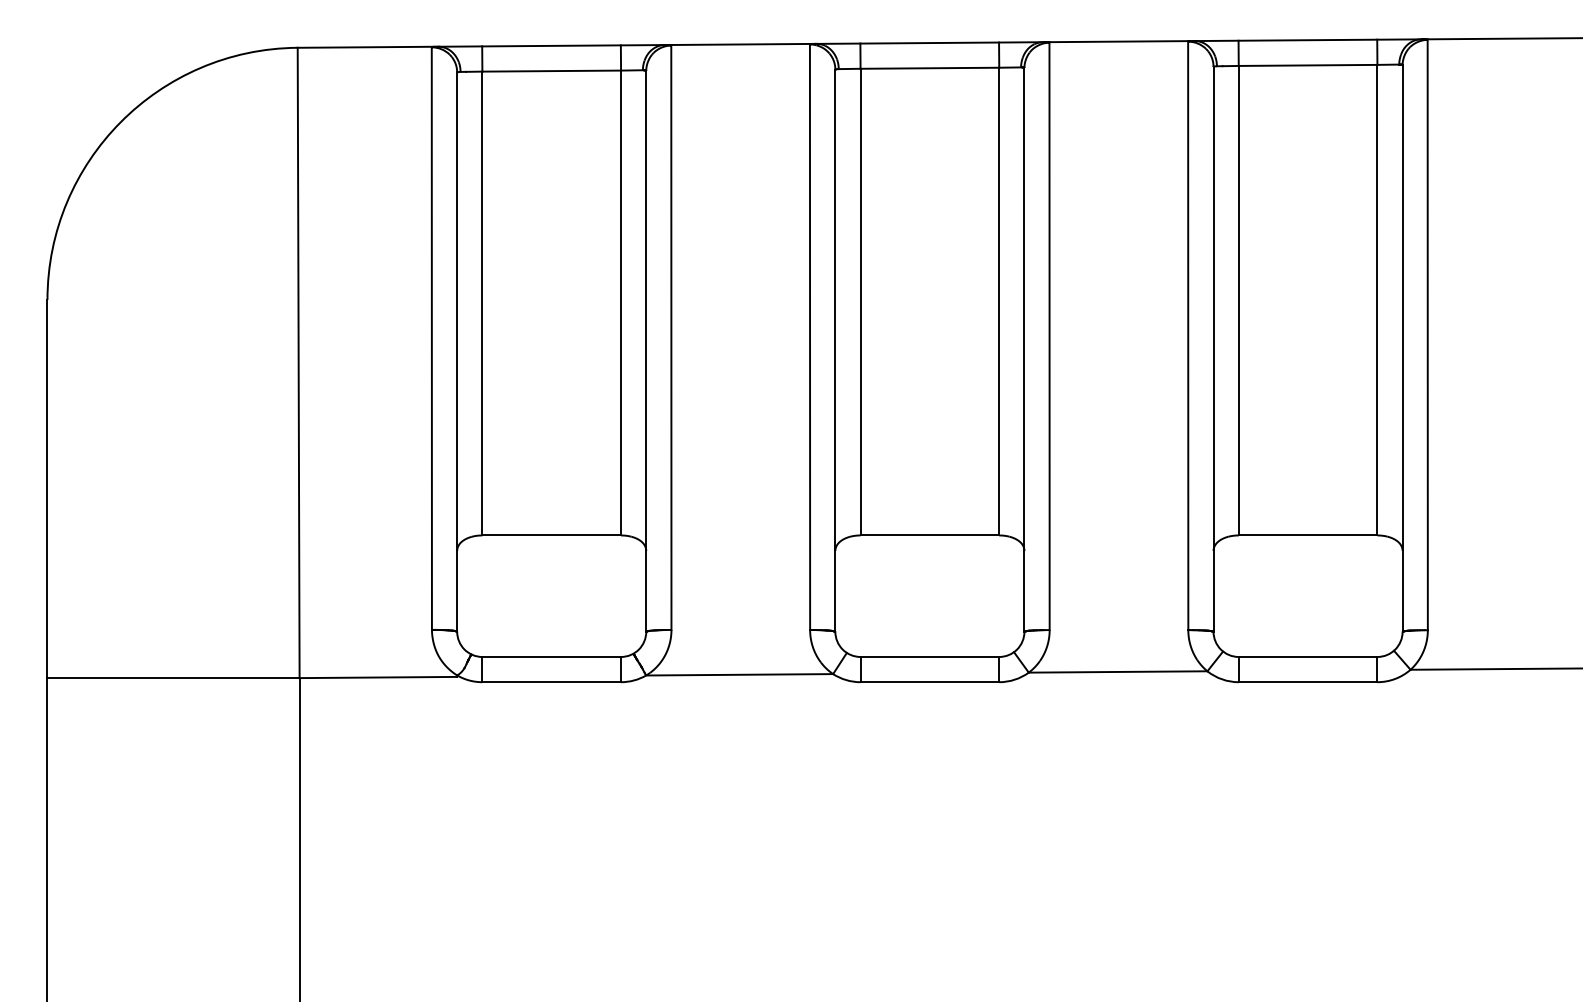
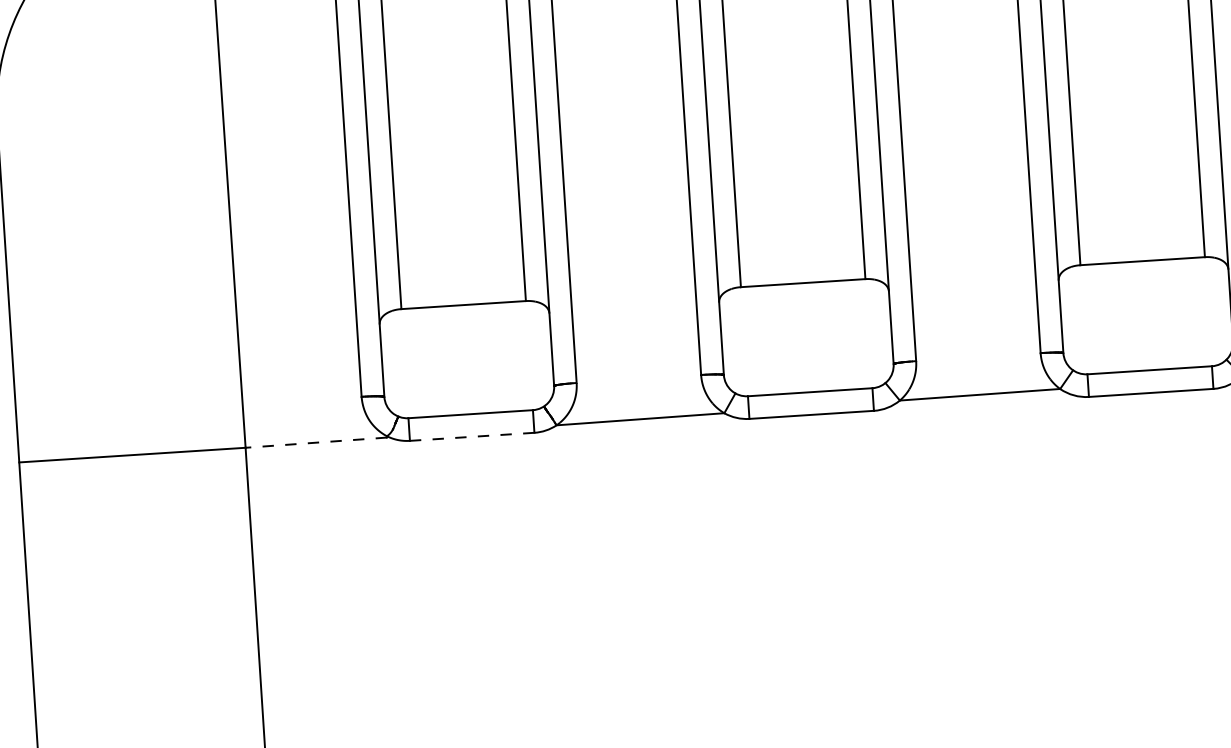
line: (378, 677) -> (316, 442), solid -> dashed
line: (551, 682) -> (472, 437), solid -> dashed

